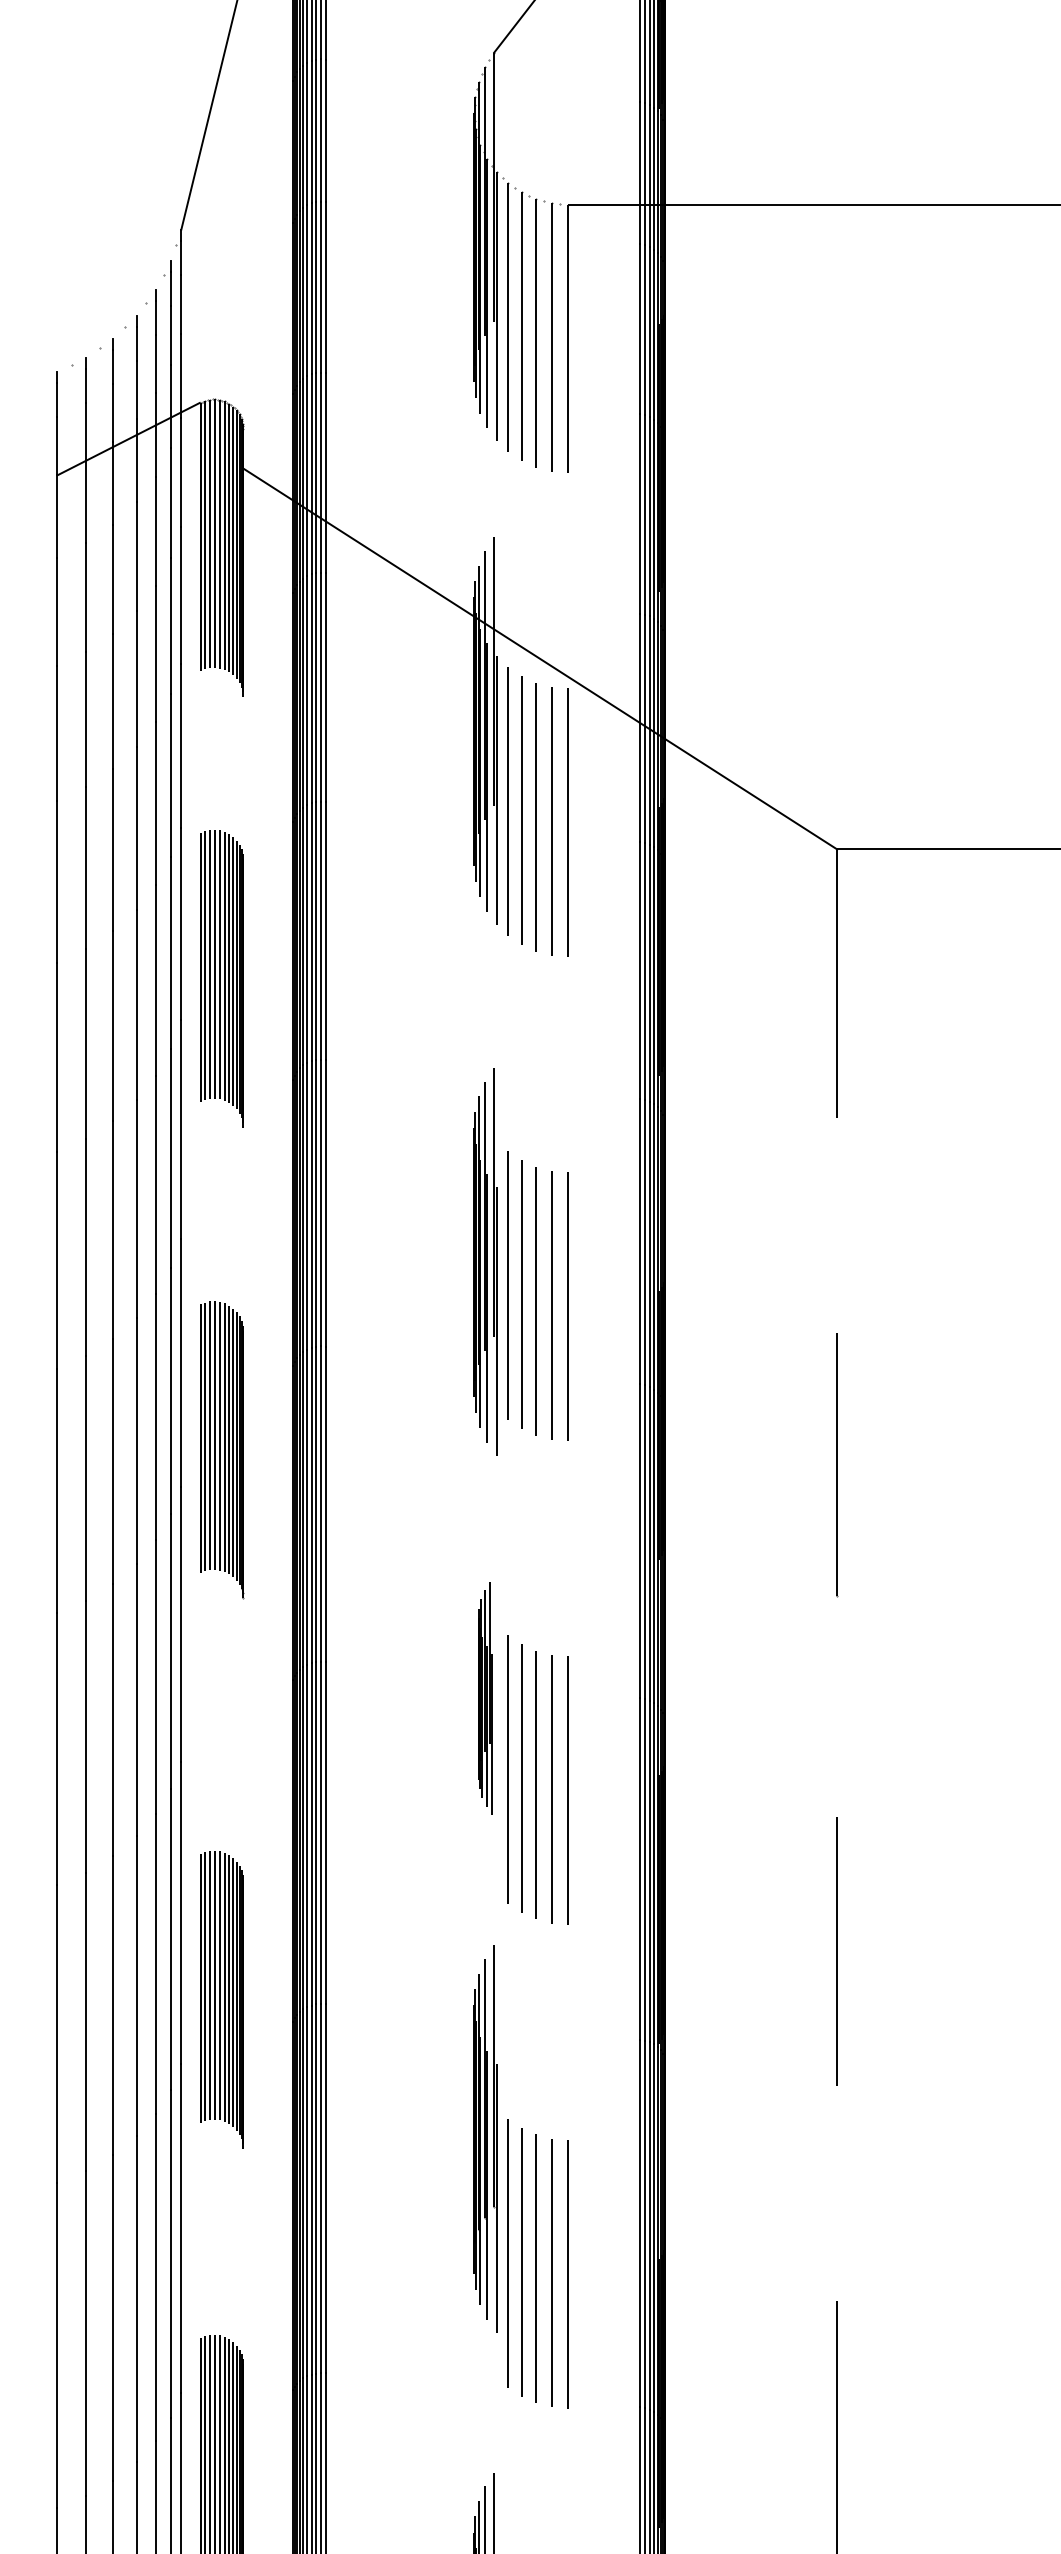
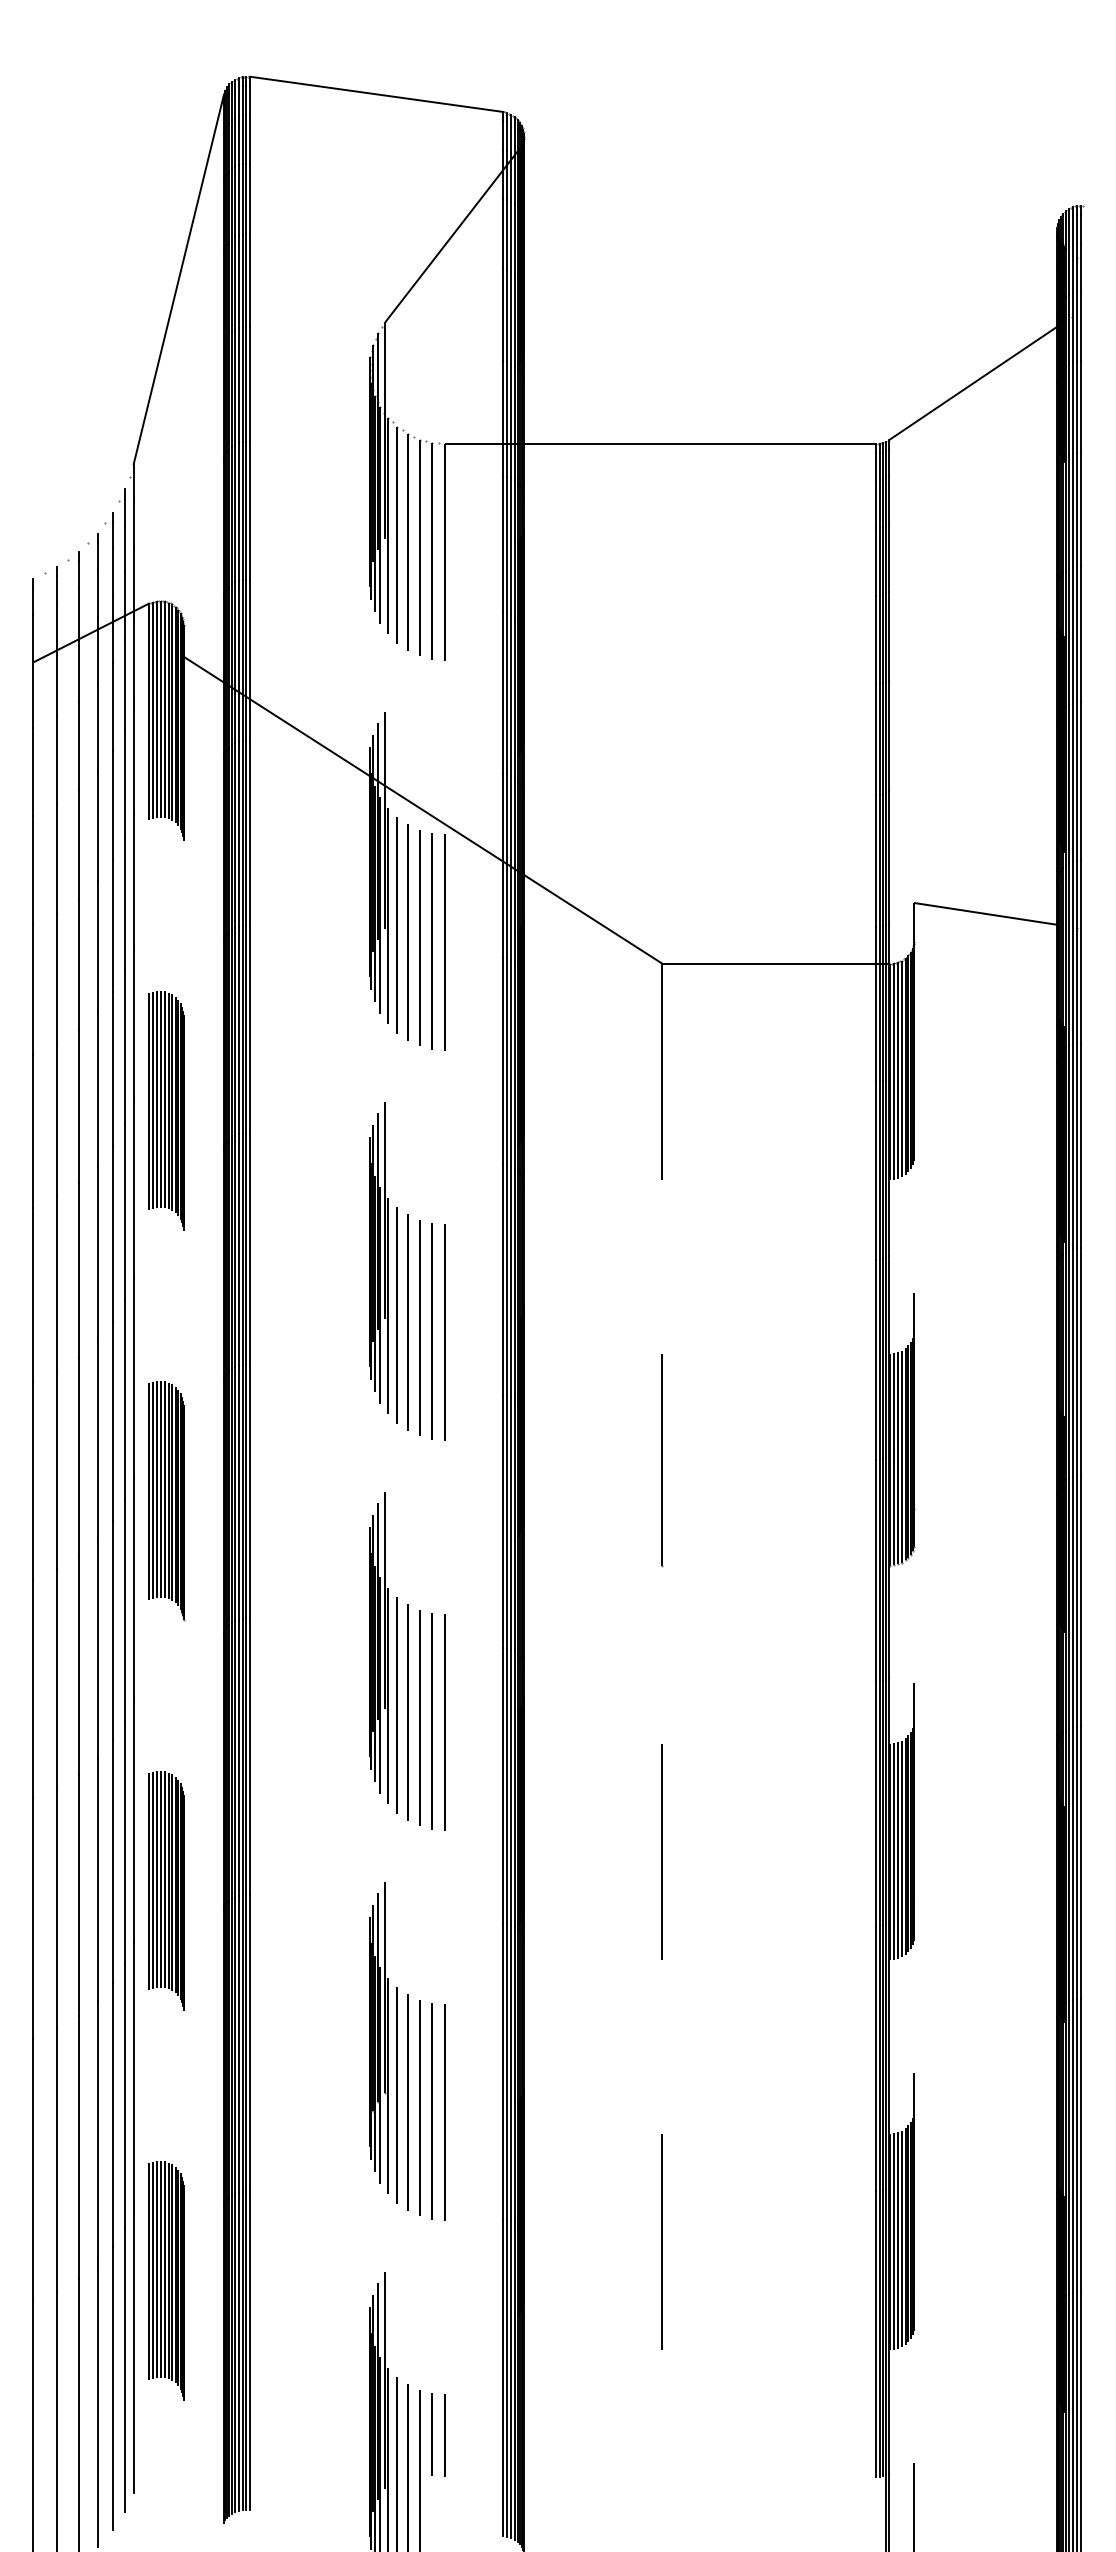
part: (222, 978) -> (166, 1110), moved
part: (485, 1261) -> (378, 1257), moved
part: (222, 1450) -> (166, 1501), moved
part: (485, 1697) -> (378, 1647), size x1.67
part: (485, 2138) -> (378, 2037), moved

